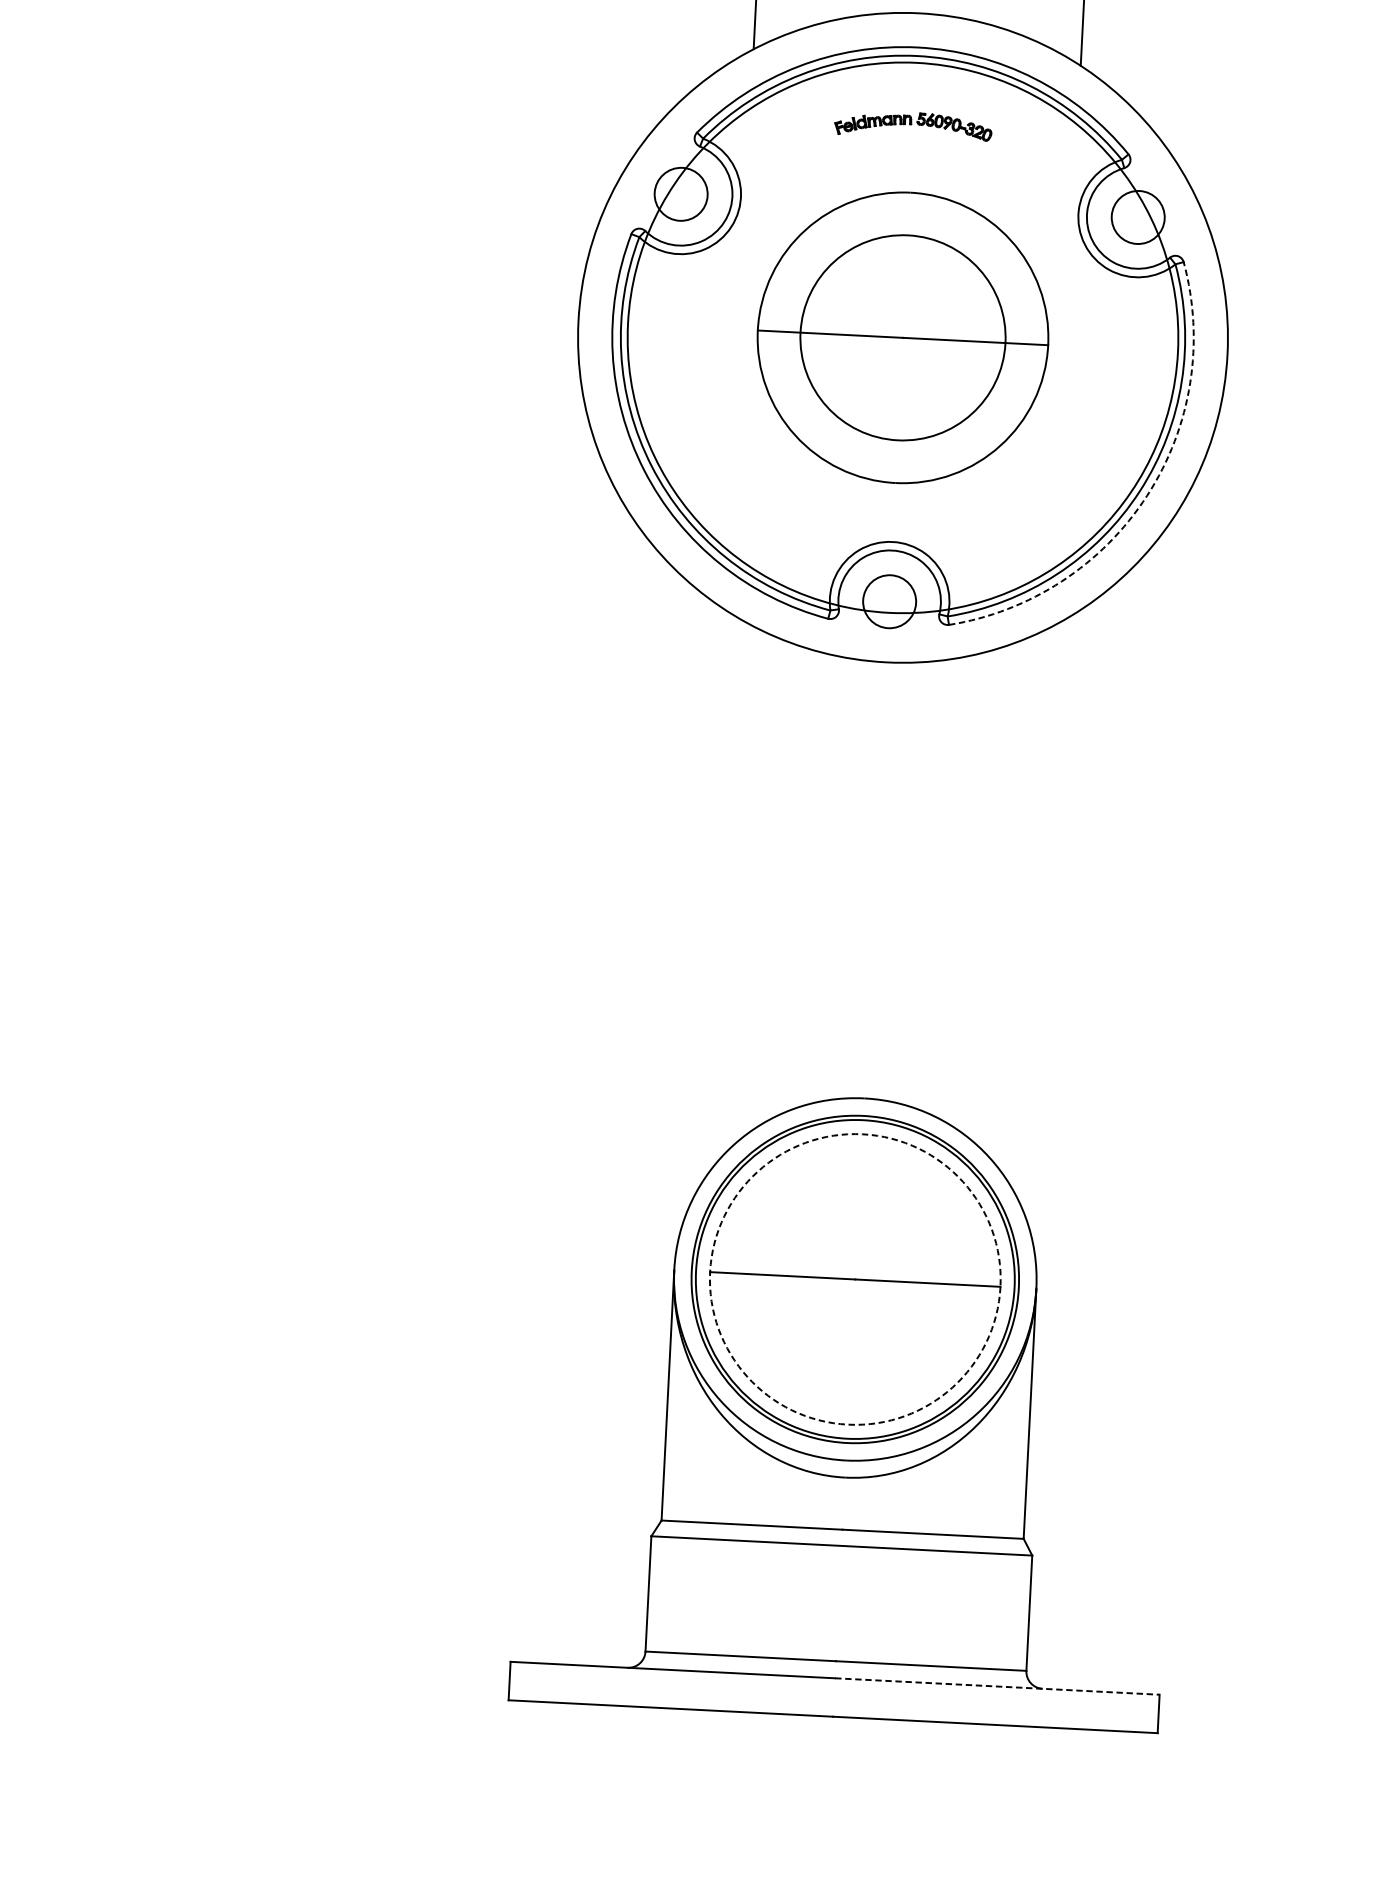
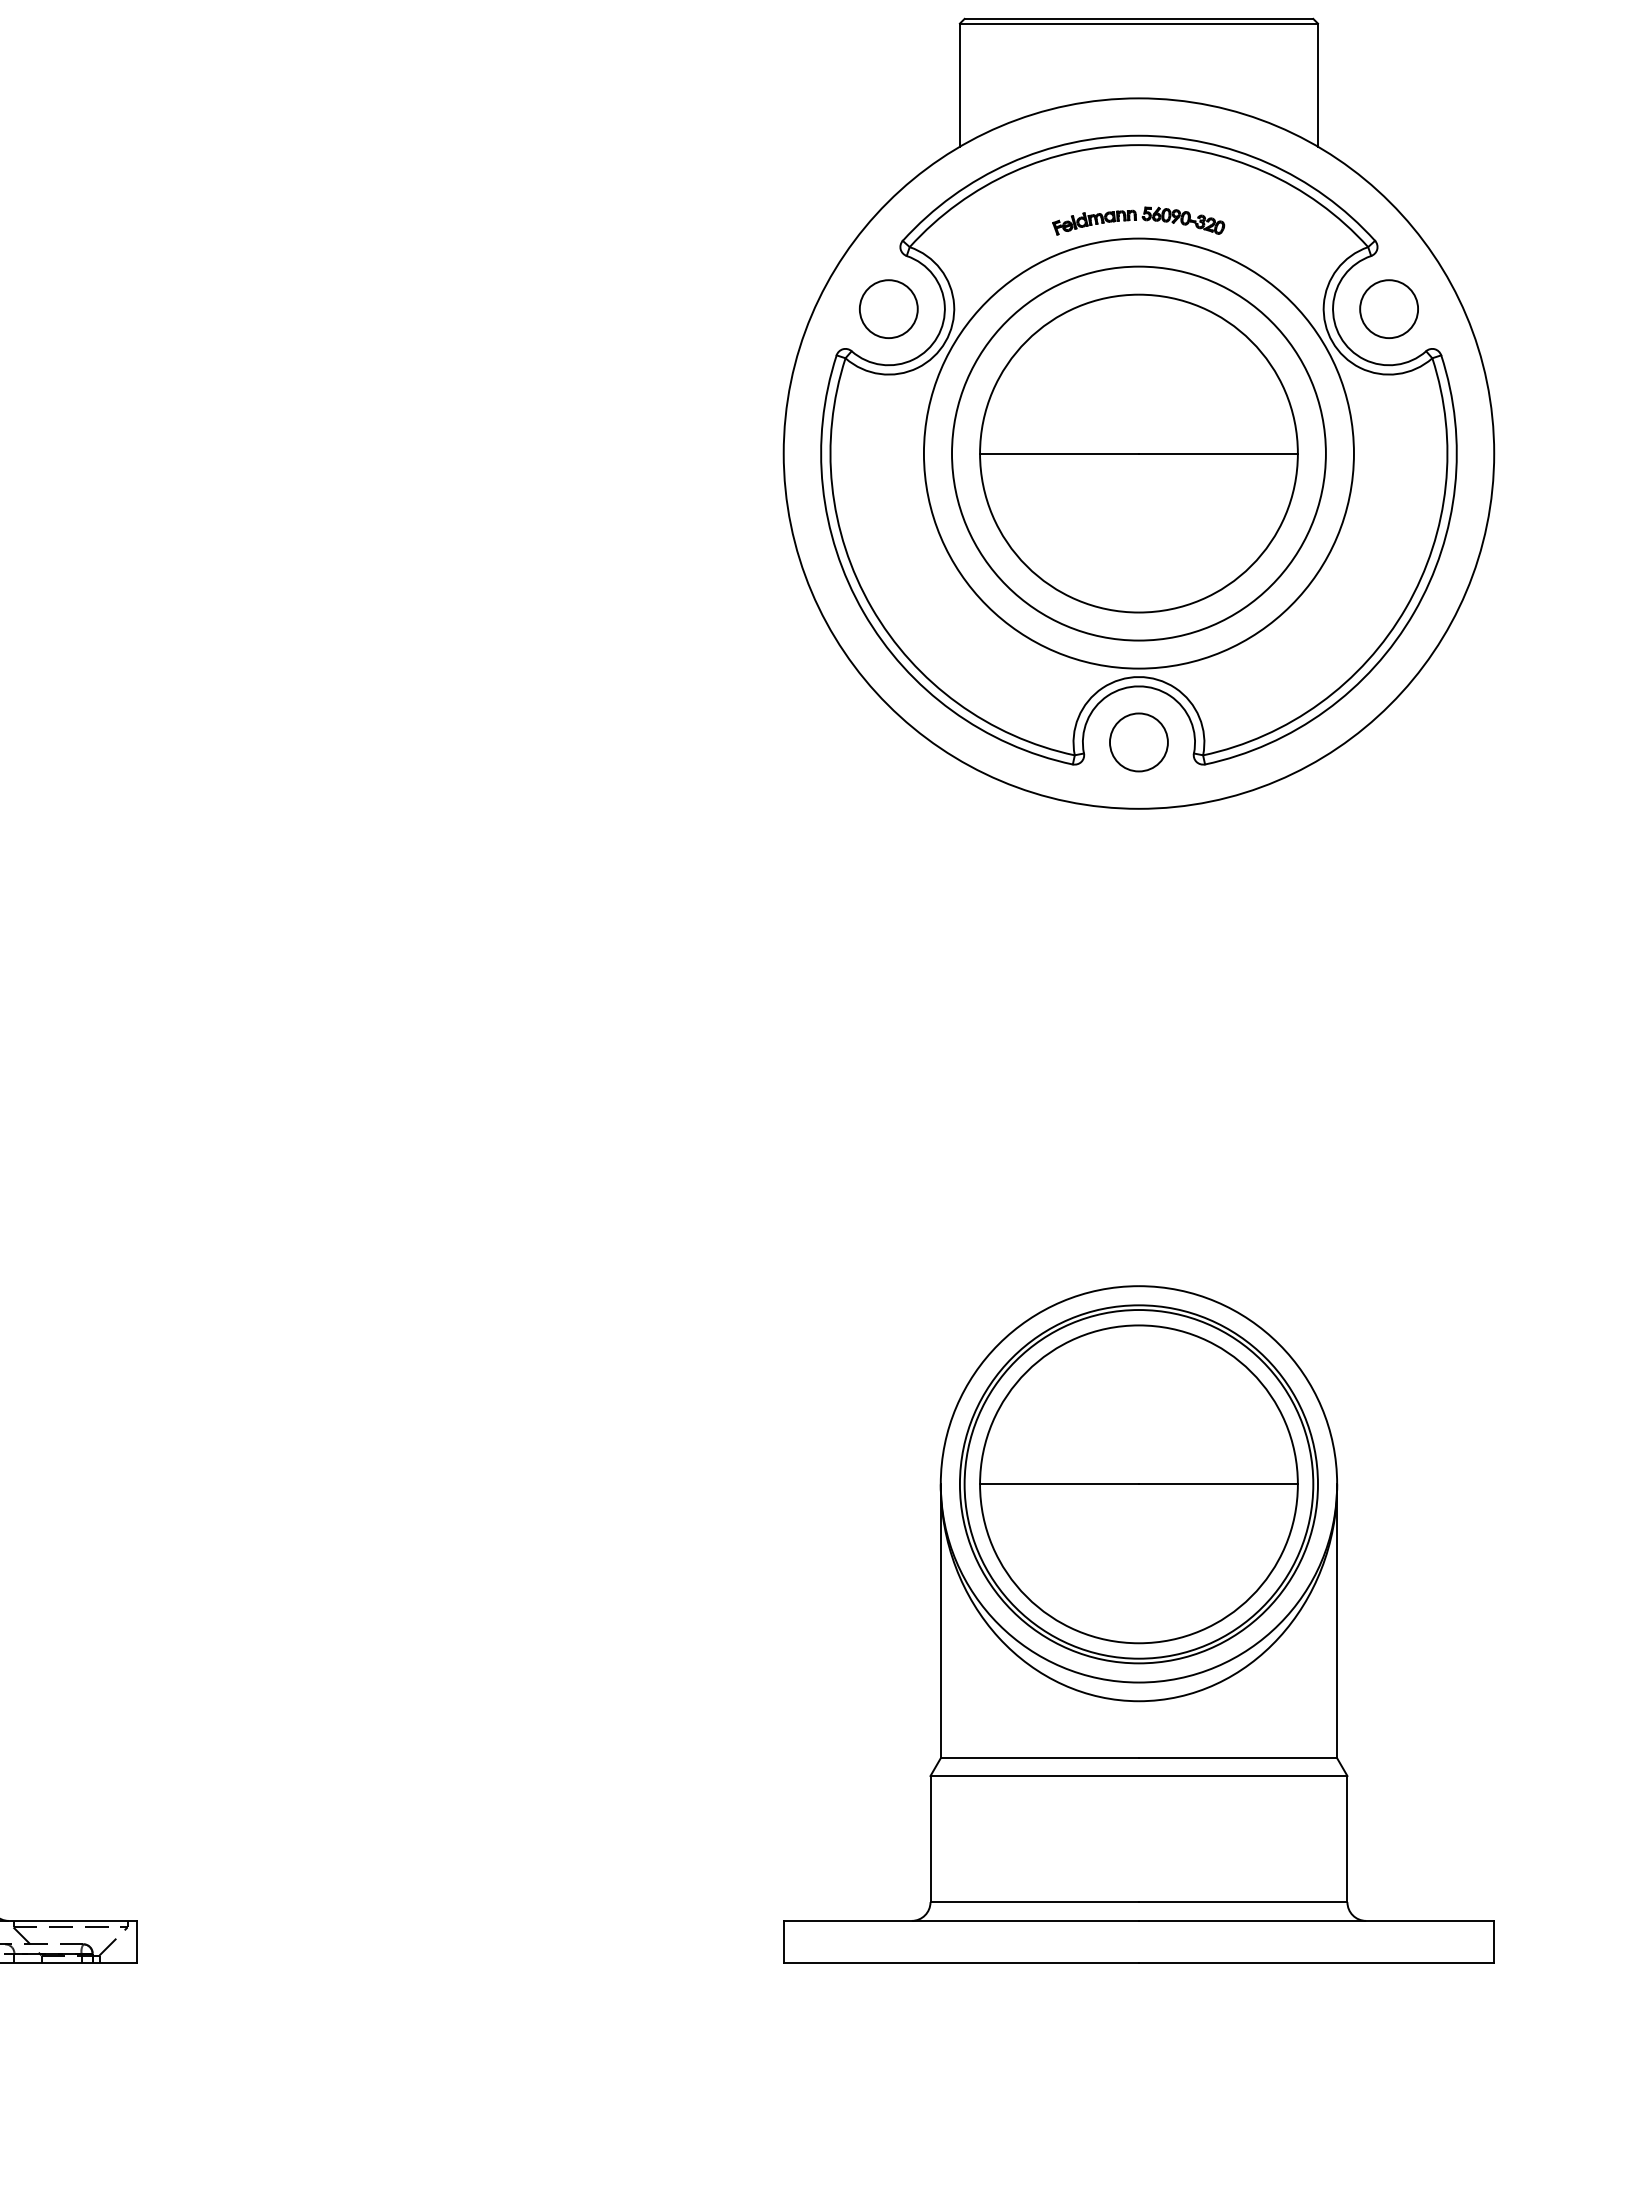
circle: (902, 337) -> (1138, 453), size x0.71
circle: (902, 337) -> (1138, 453), size x1.67
arc: (1147, 495) -> (1414, 612), dashed -> solid
circle: (854, 1279) -> (1138, 1484), dashed -> solid
line: (997, 1686) -> (1316, 1920), dashed -> solid

